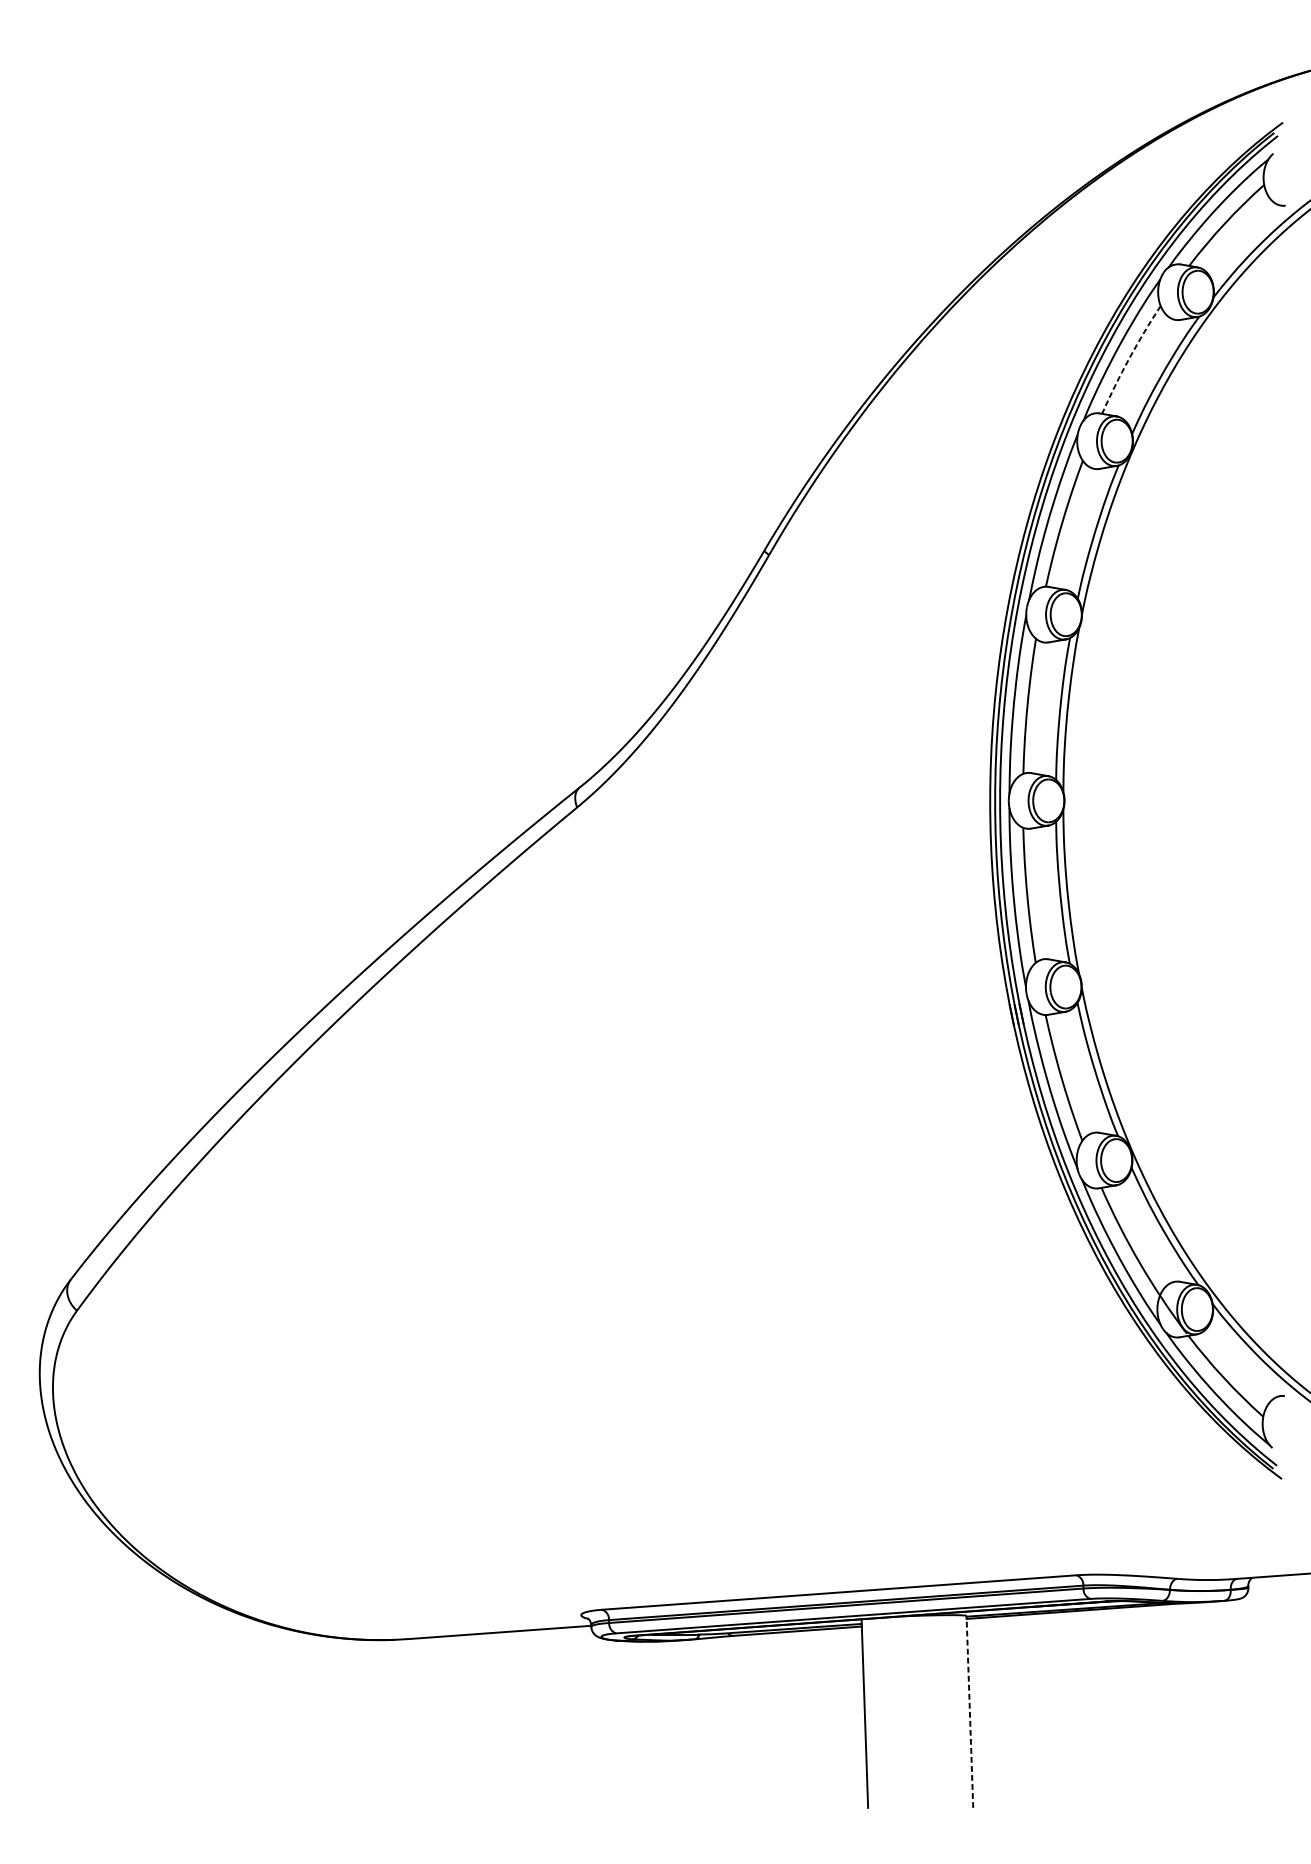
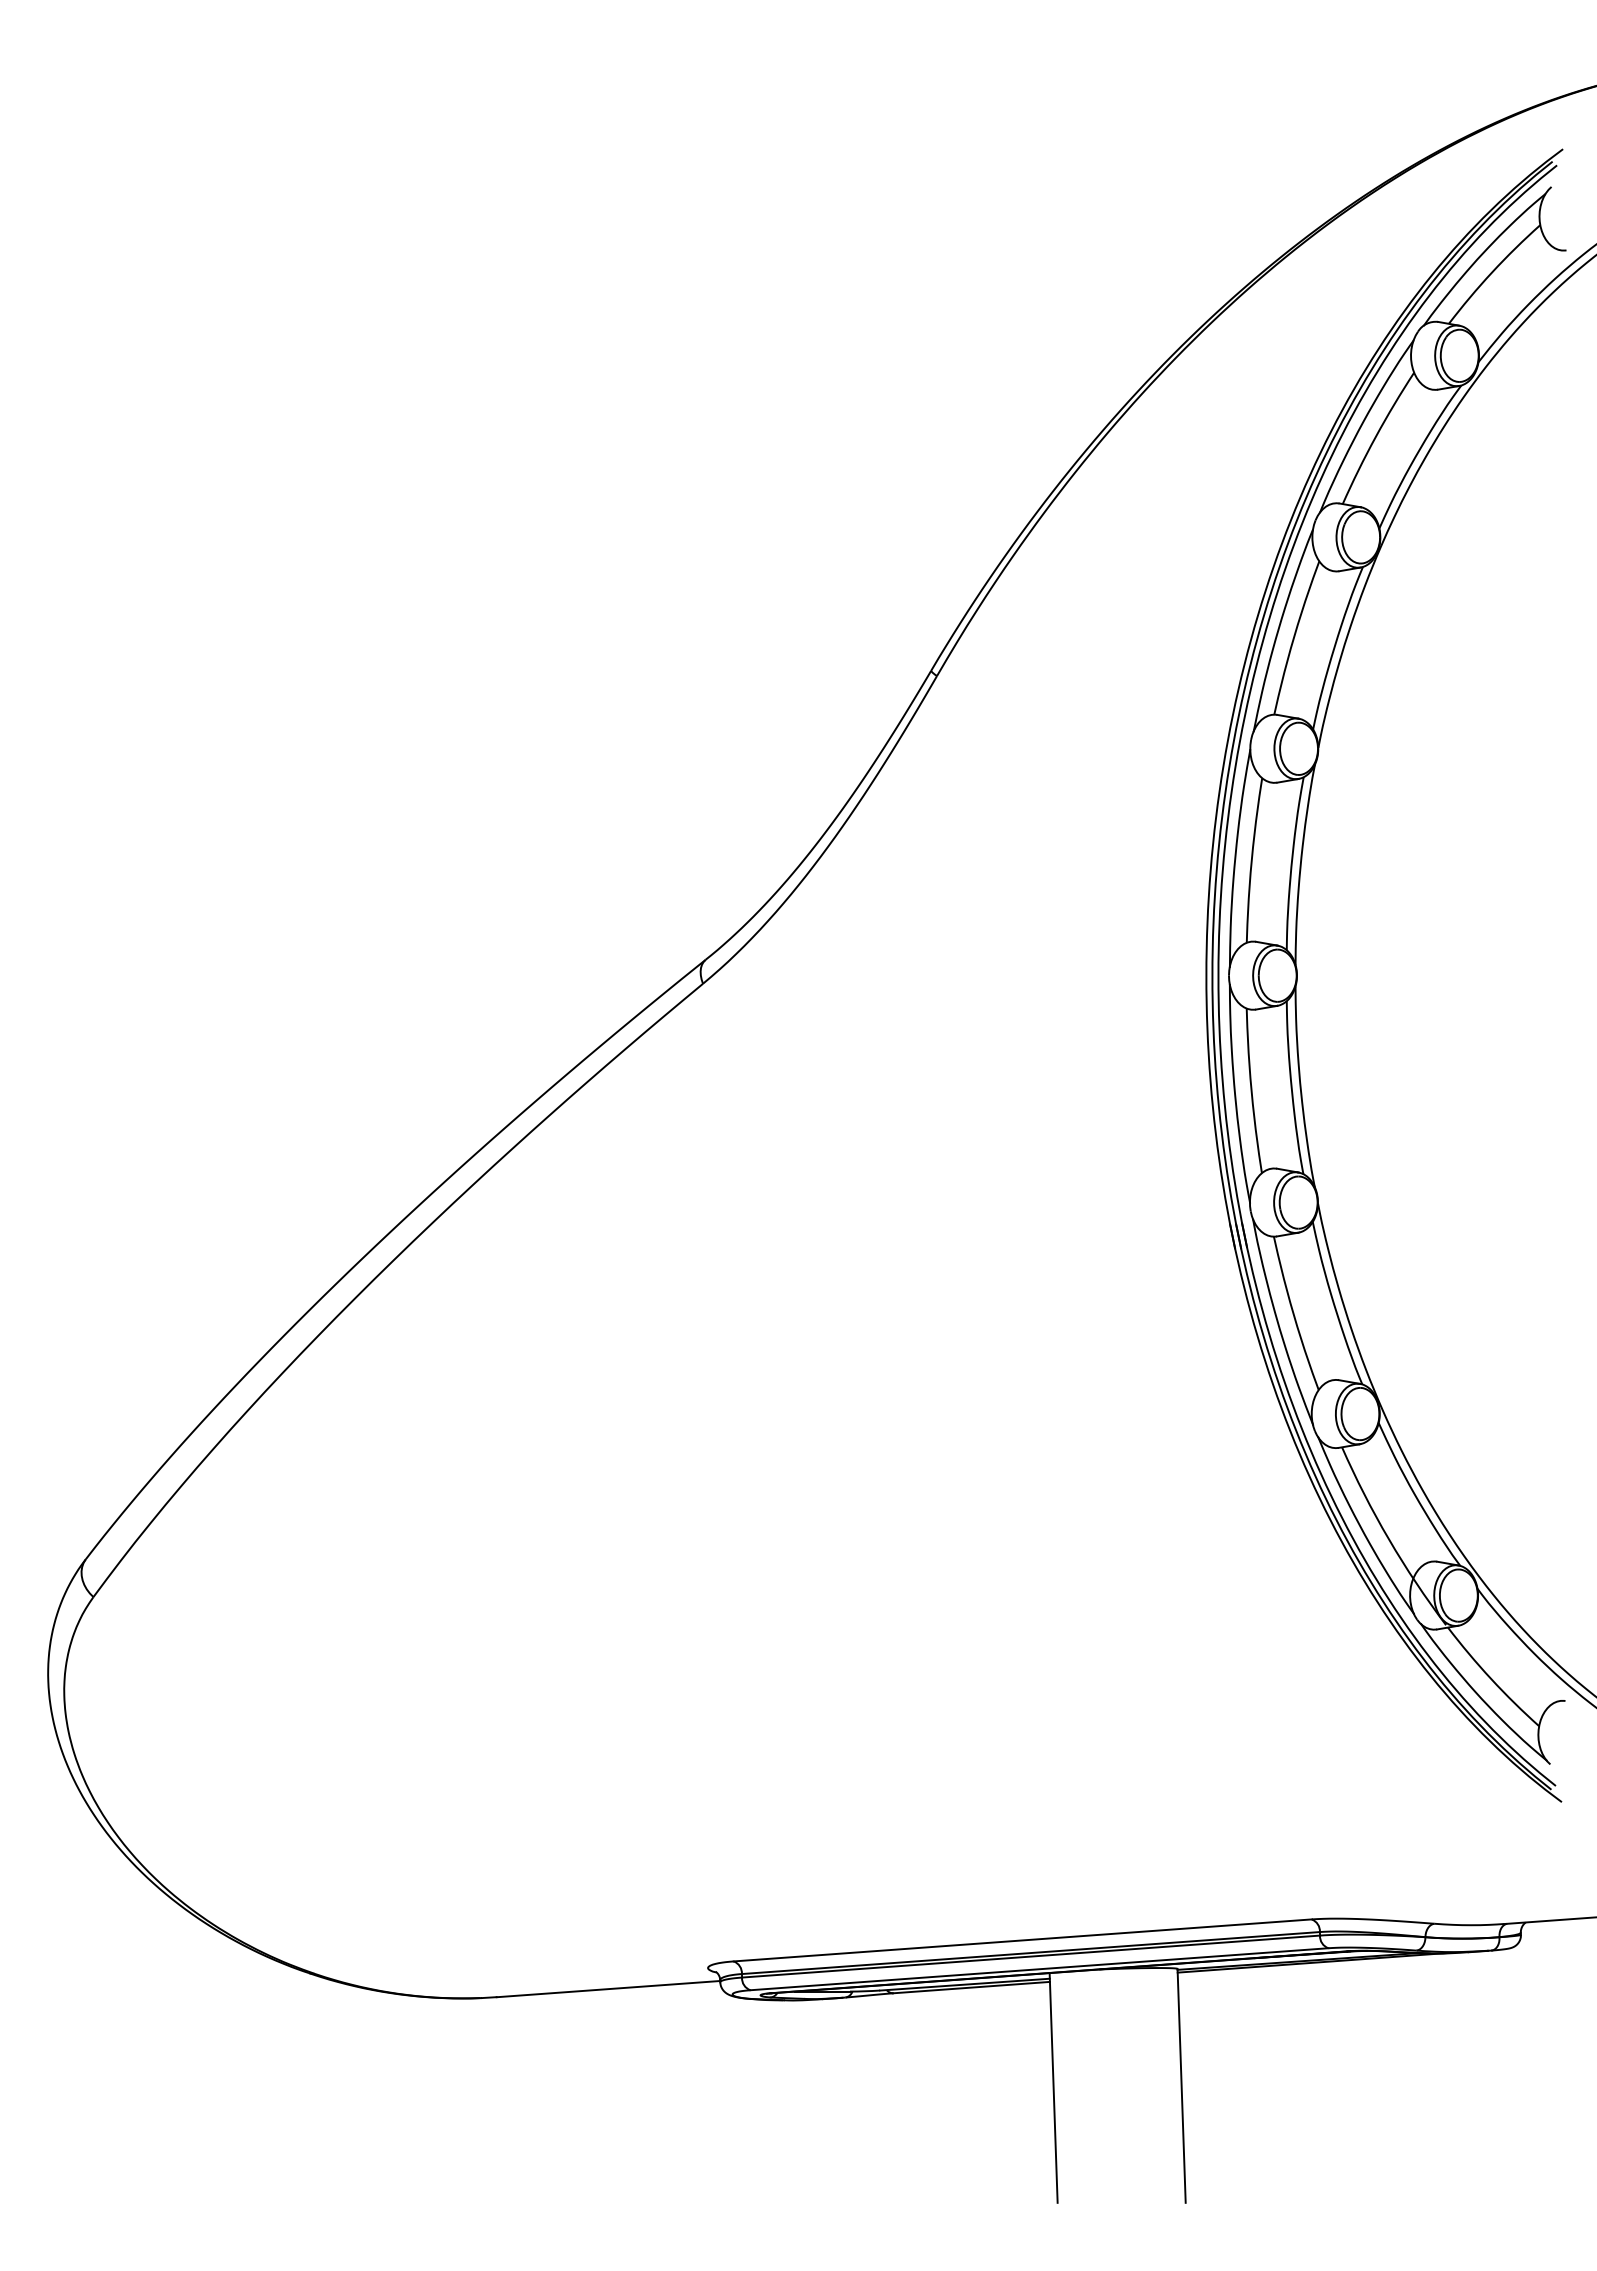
arc: (1128, 358) -> (1375, 436), dashed -> solid
line: (969, 1711) -> (1181, 2085), dashed -> solid

